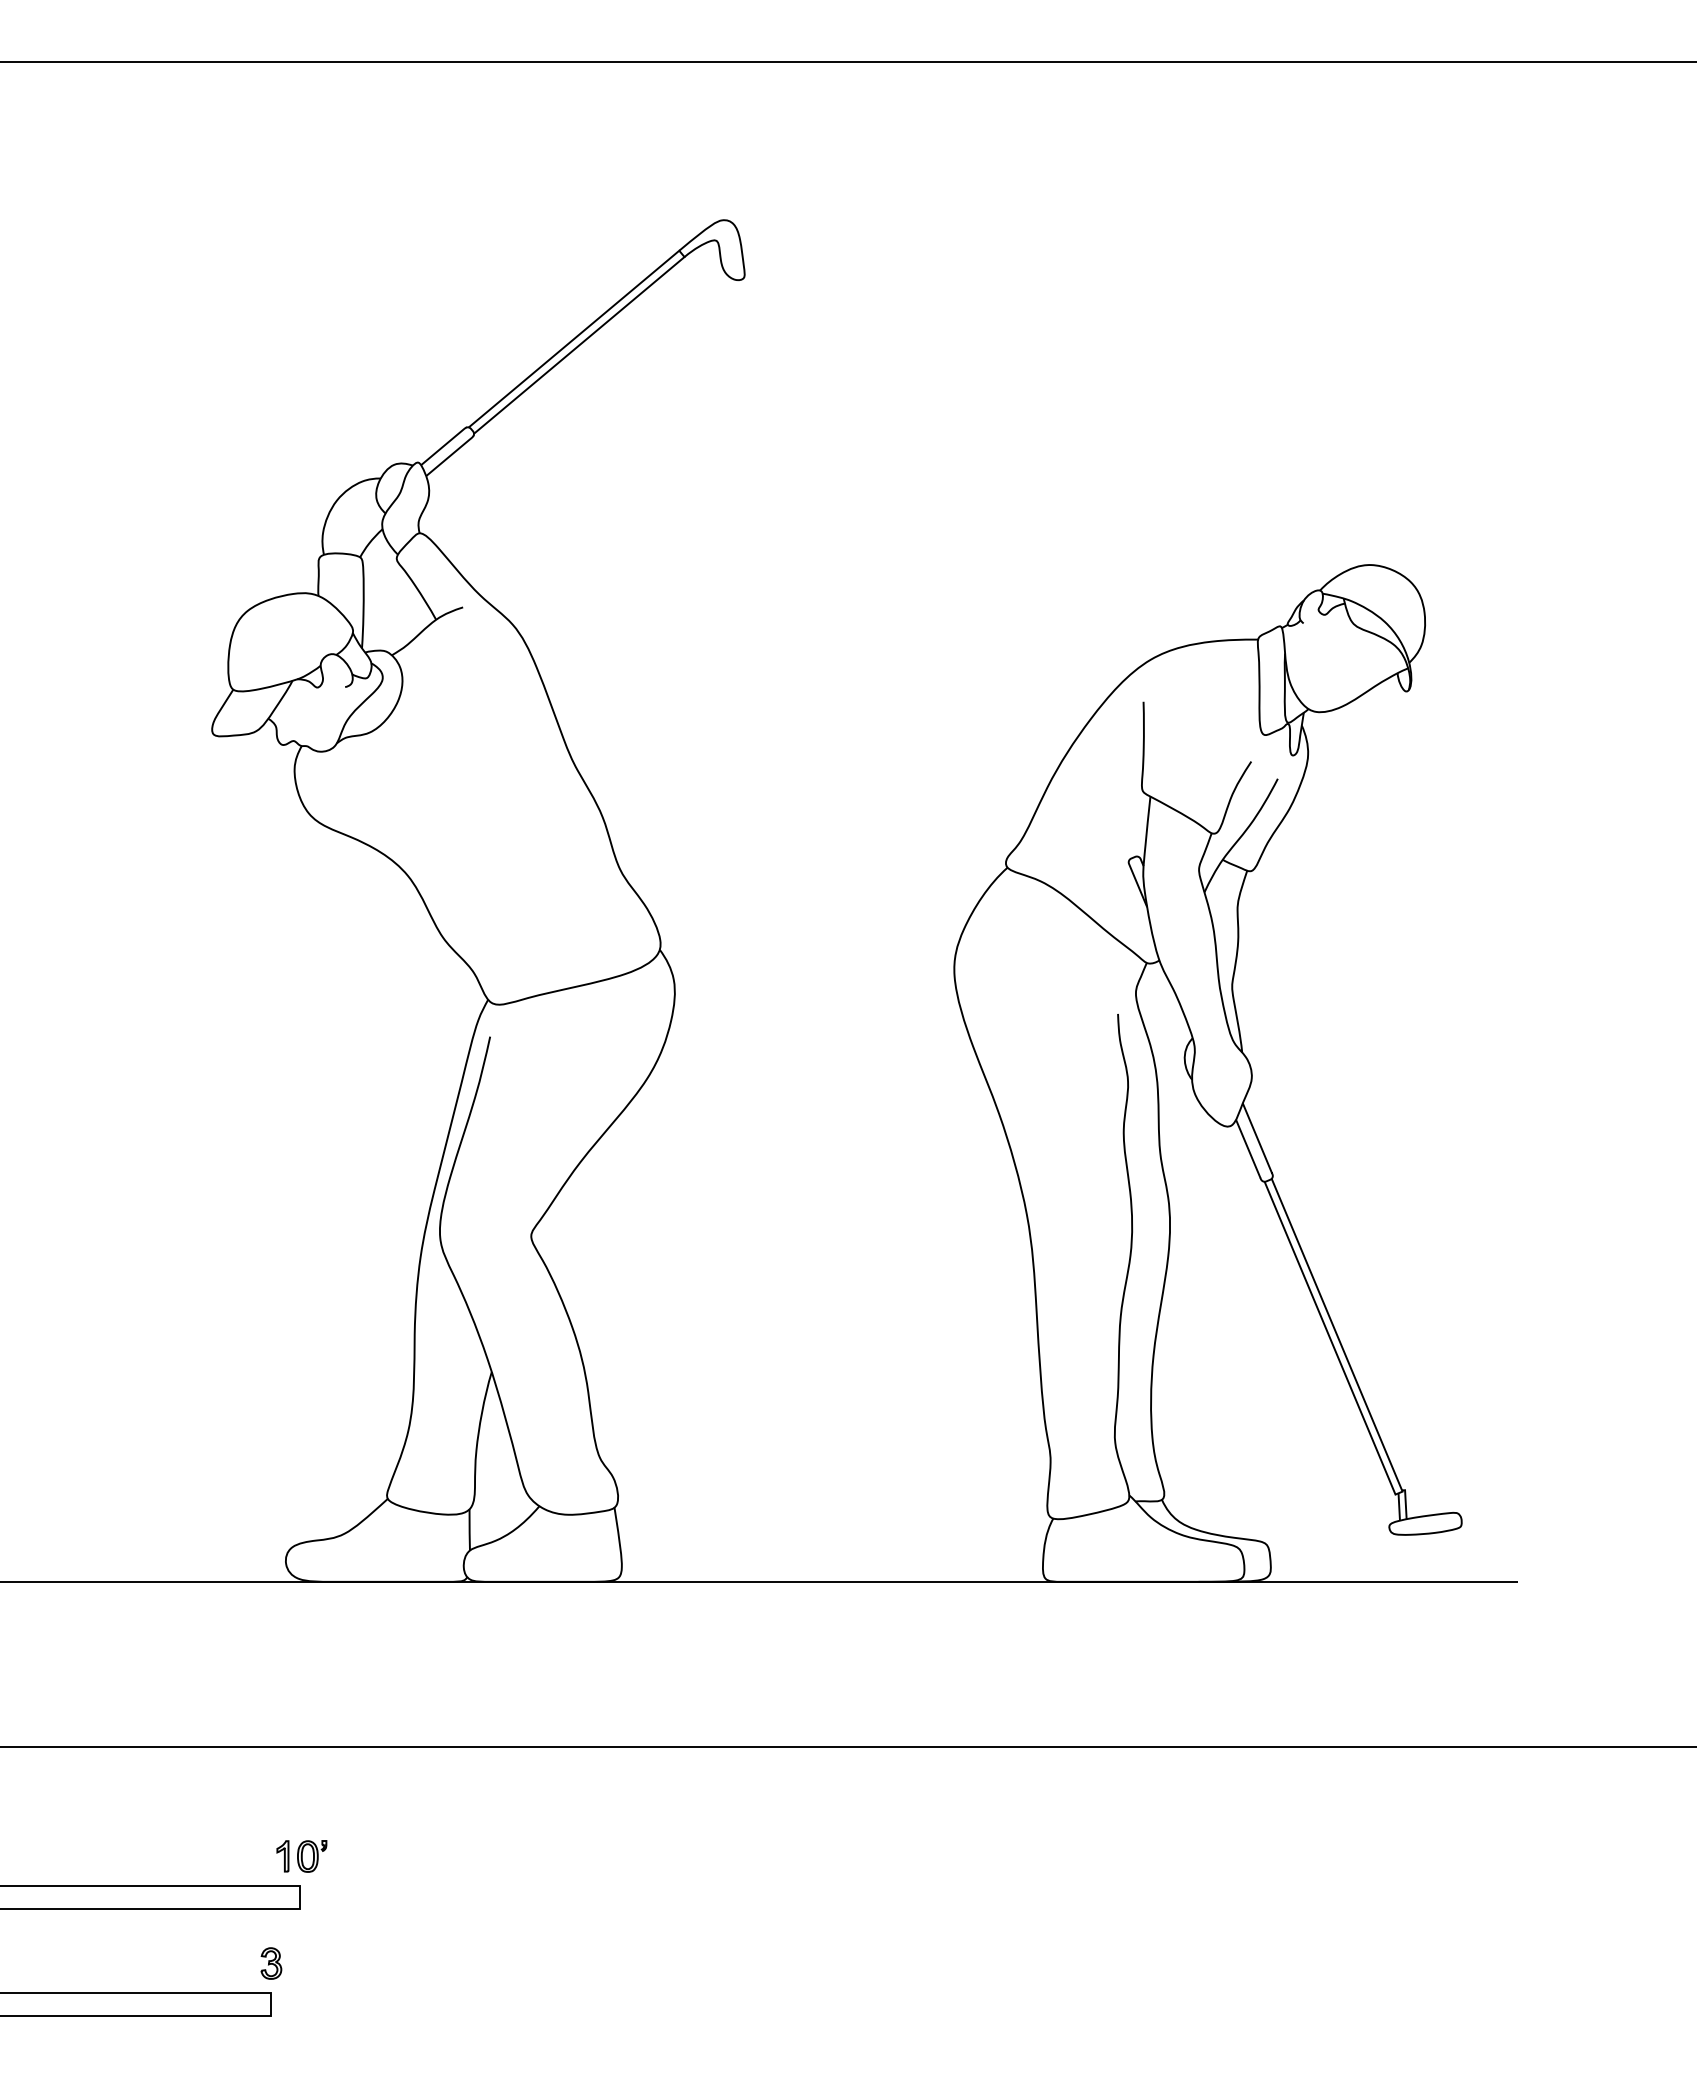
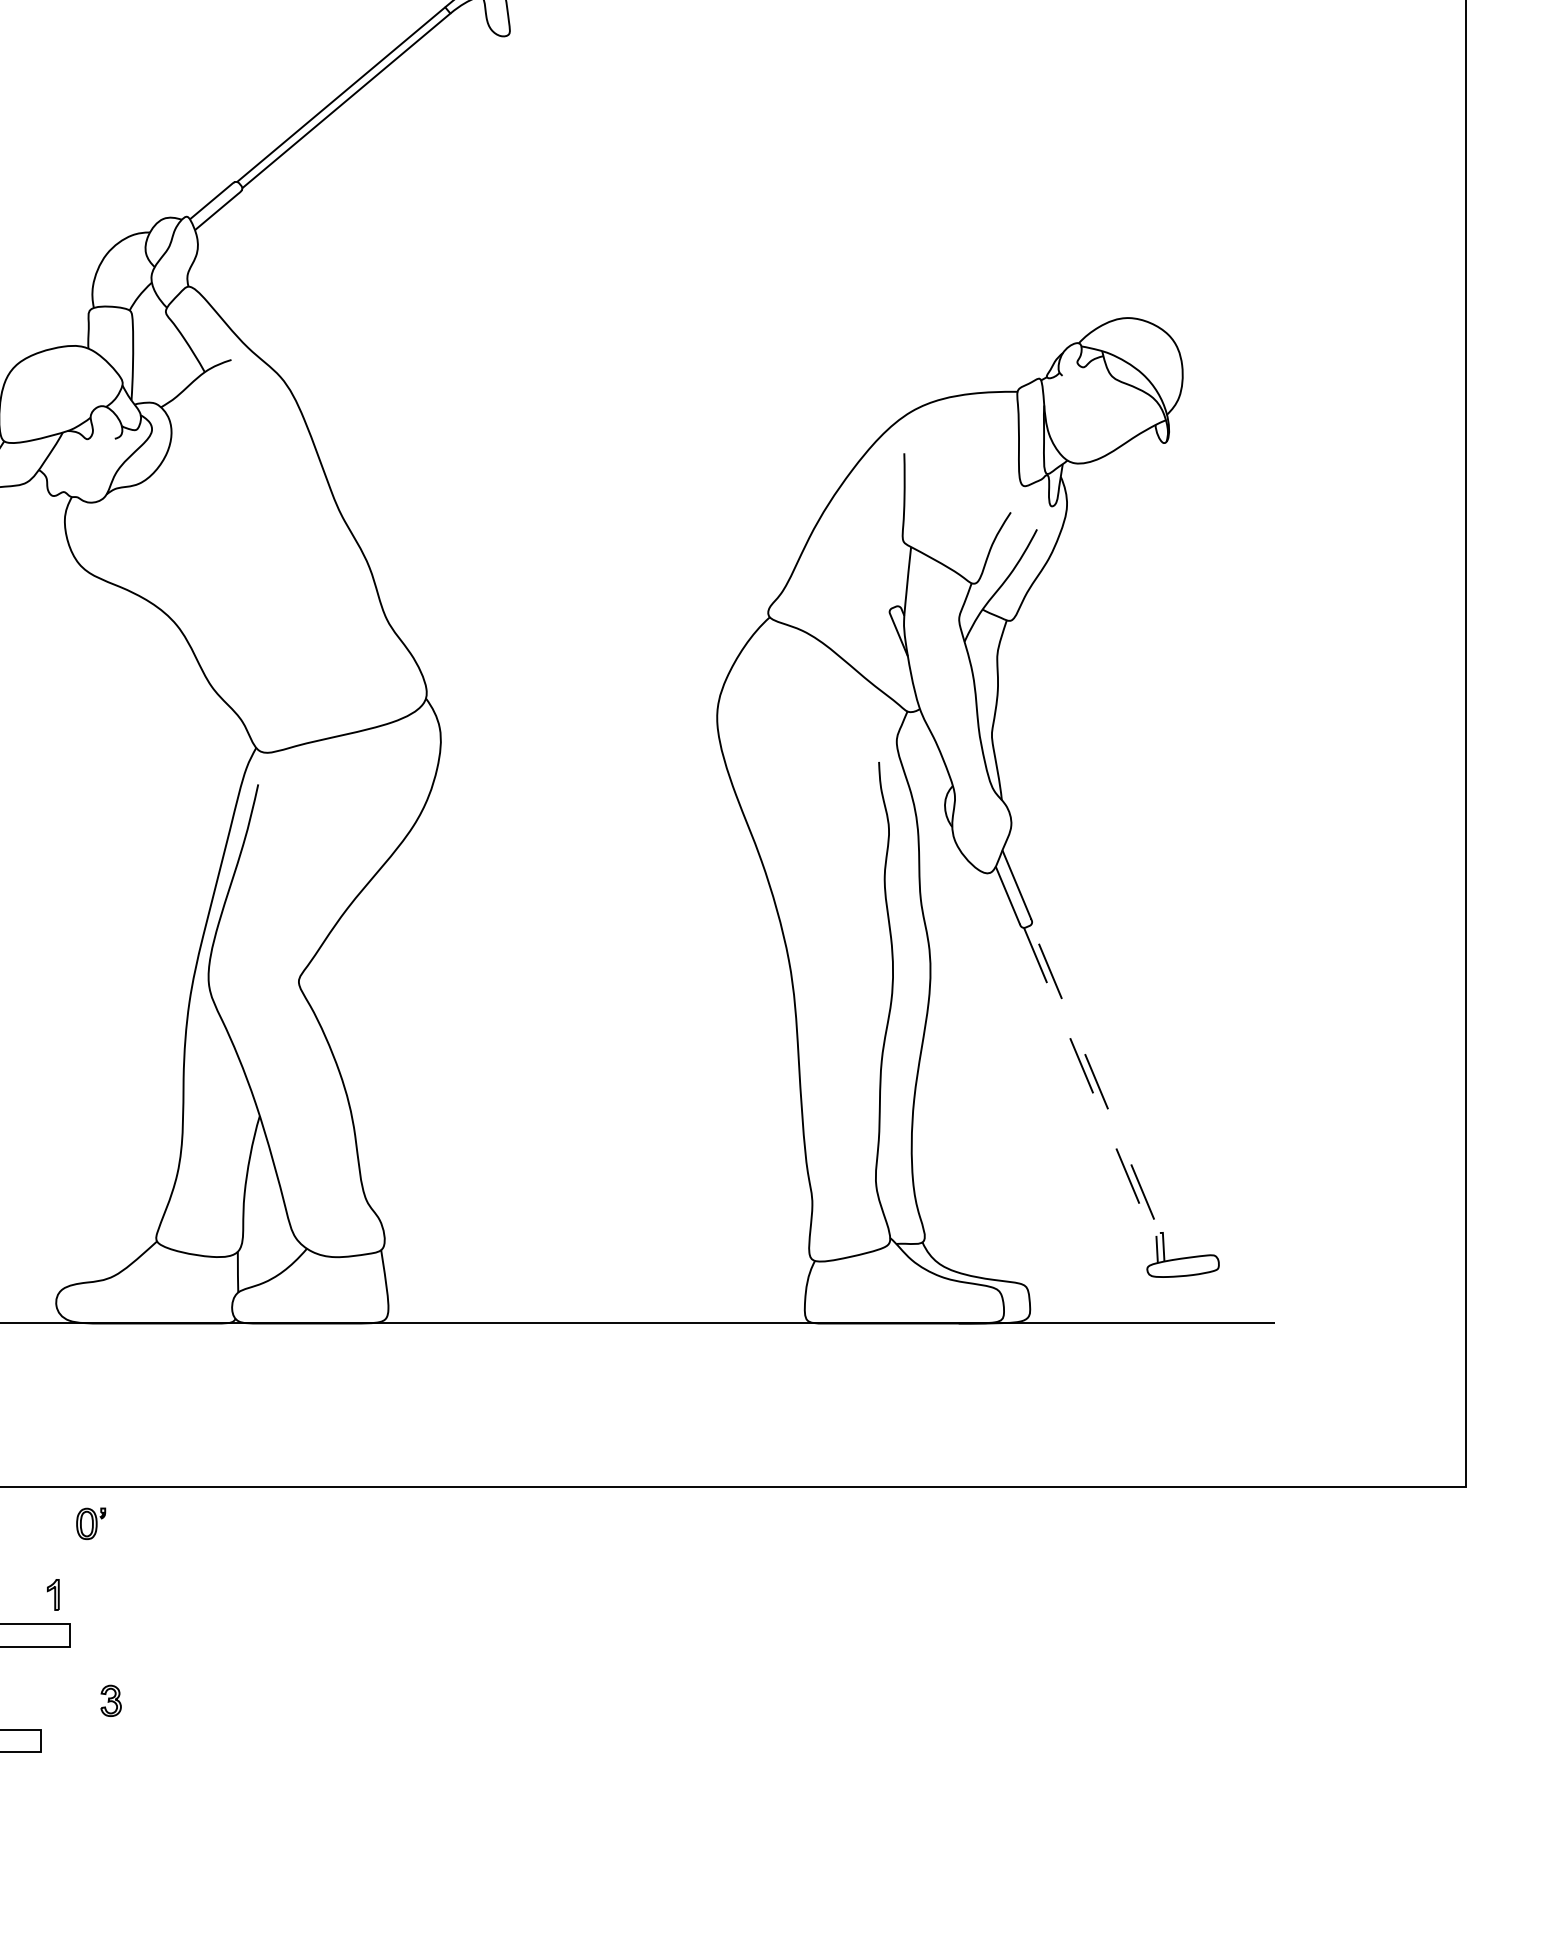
line: (1399, 1493) -> (1157, 1236), solid -> dashed
part: (312, 1856) -> (91, 1523), moved
part: (271, 1963) -> (111, 1700), moved

